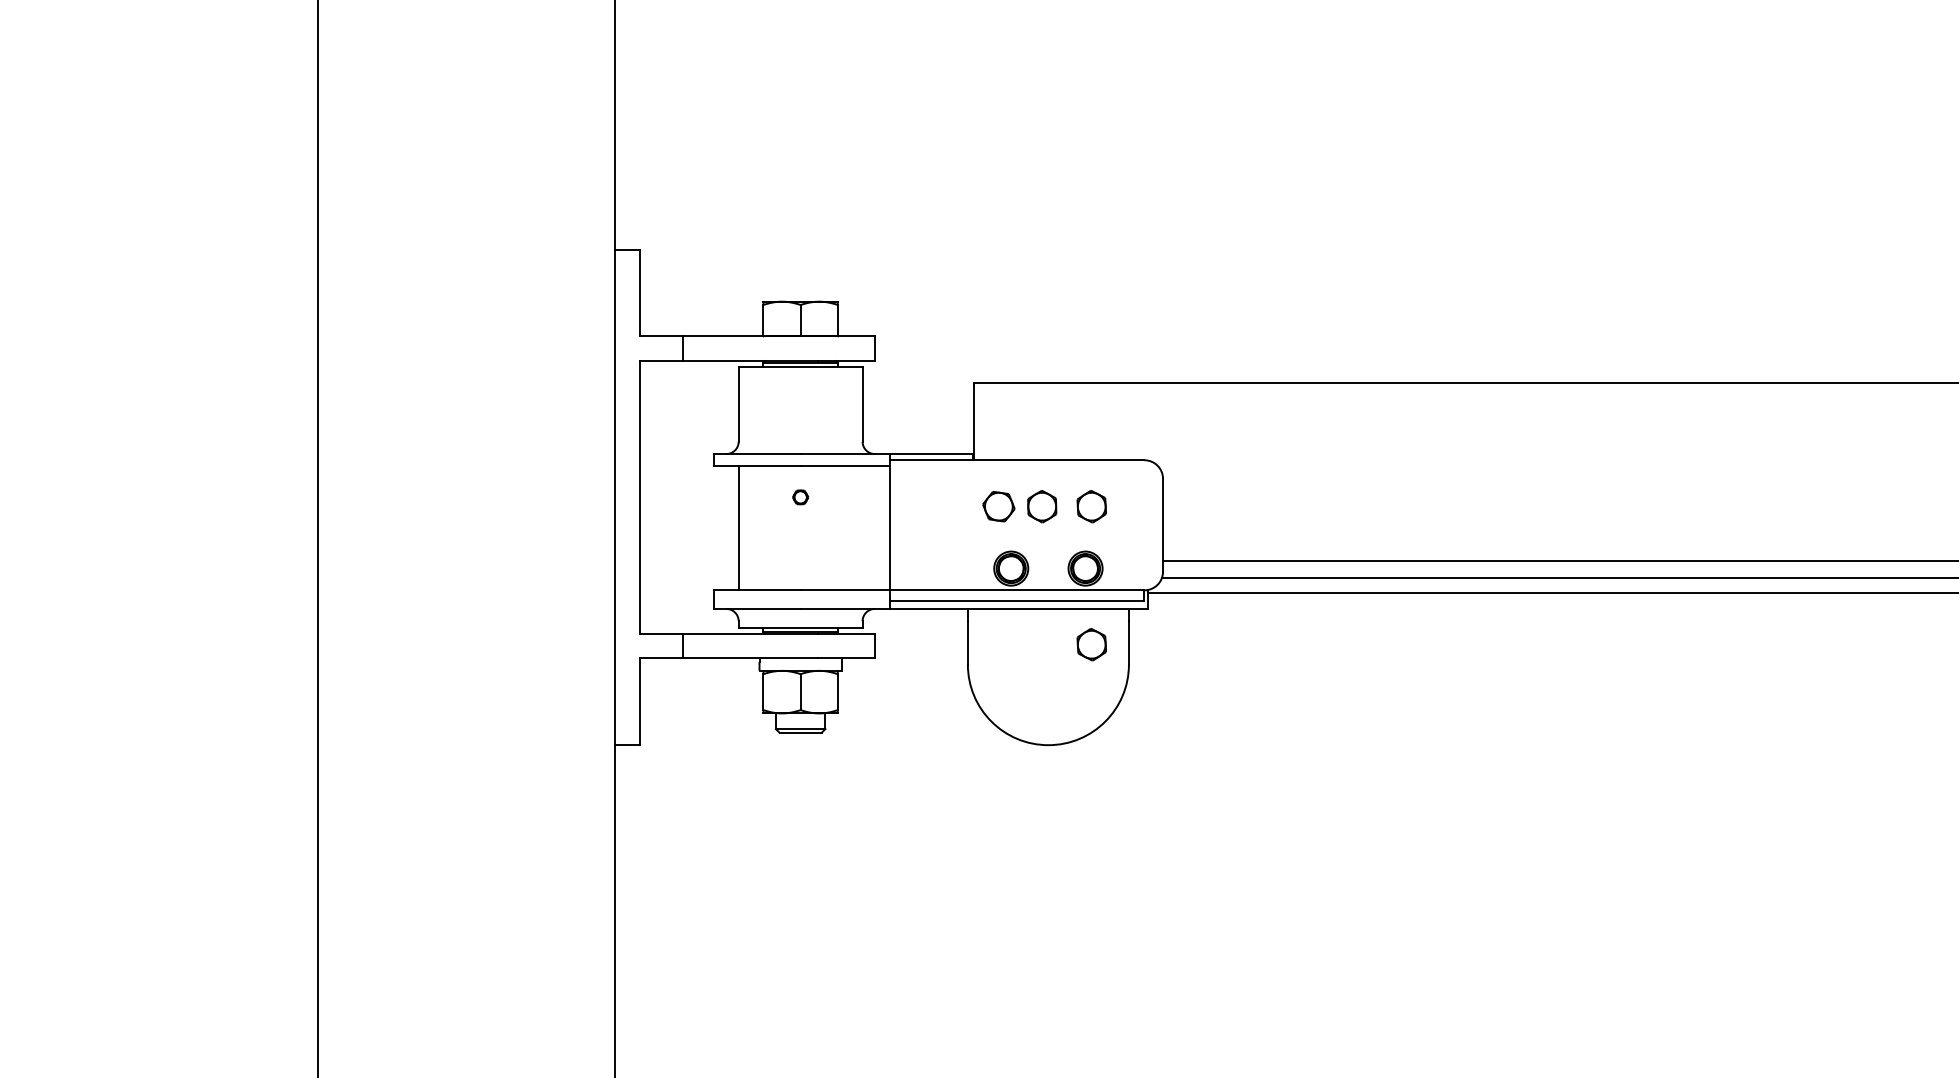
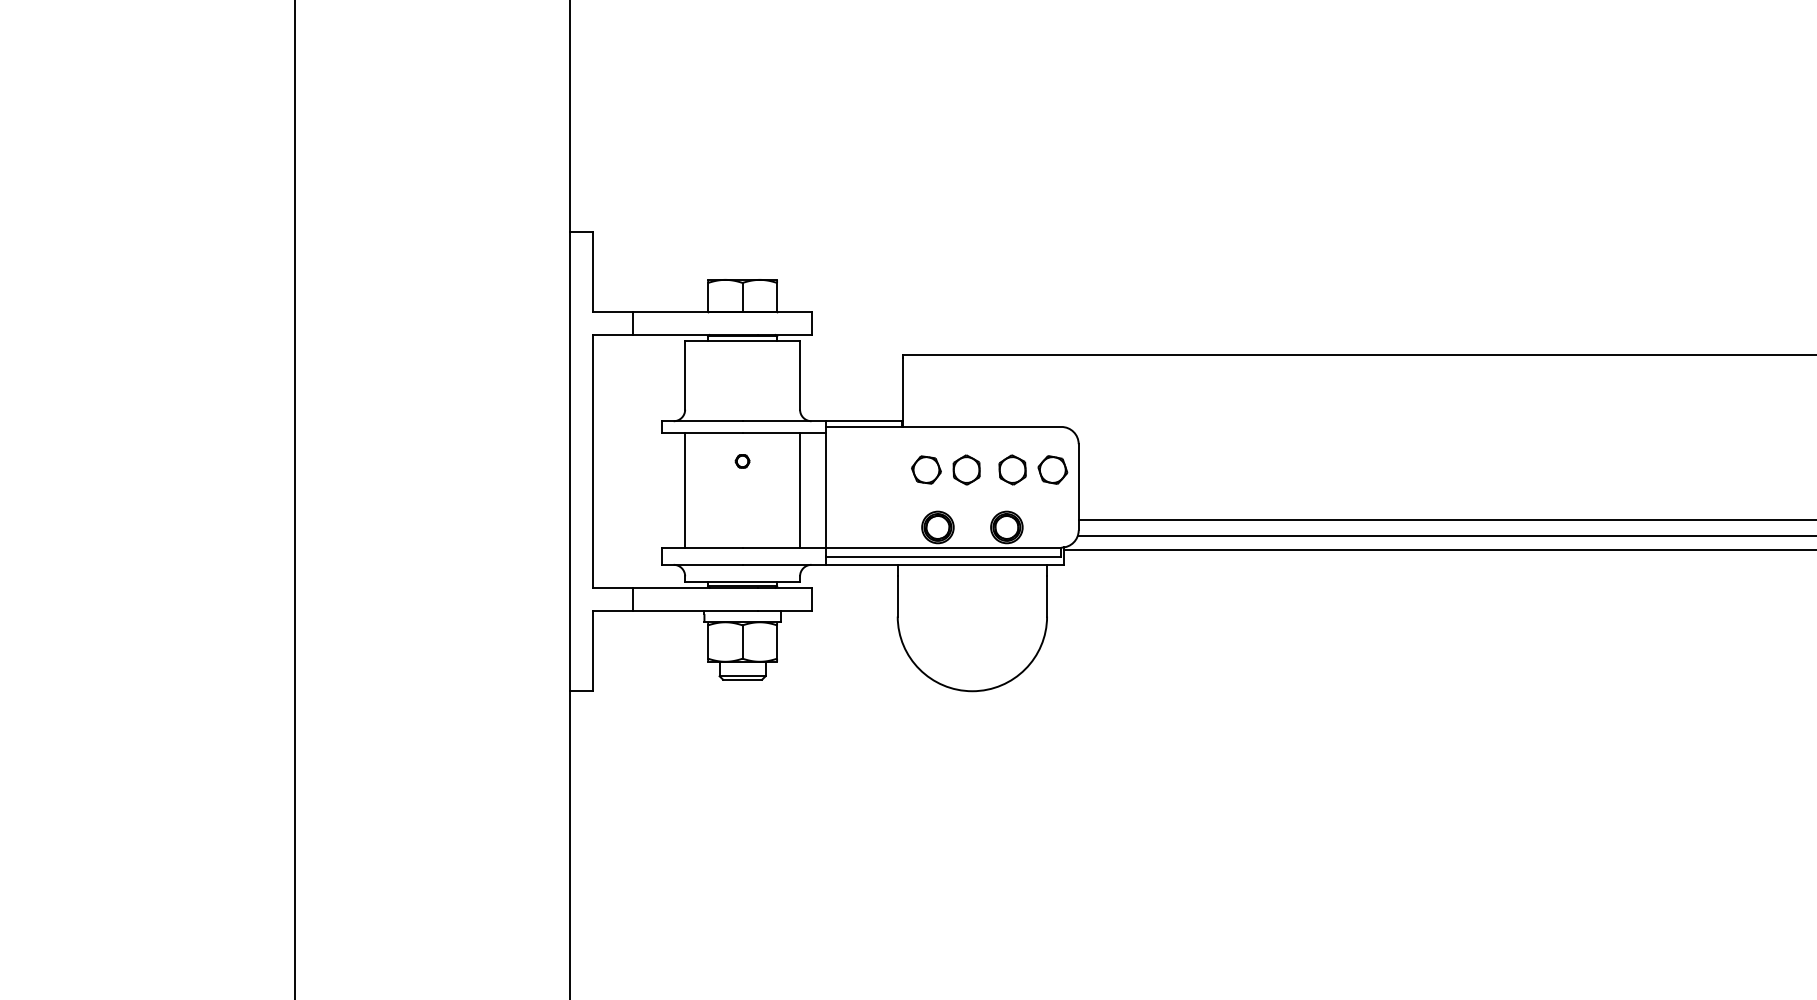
part: (1134, 506) -> (1052, 469), added
line: (863, 527) -> (800, 489), added
part: (1091, 644) -> (1012, 597), removed

